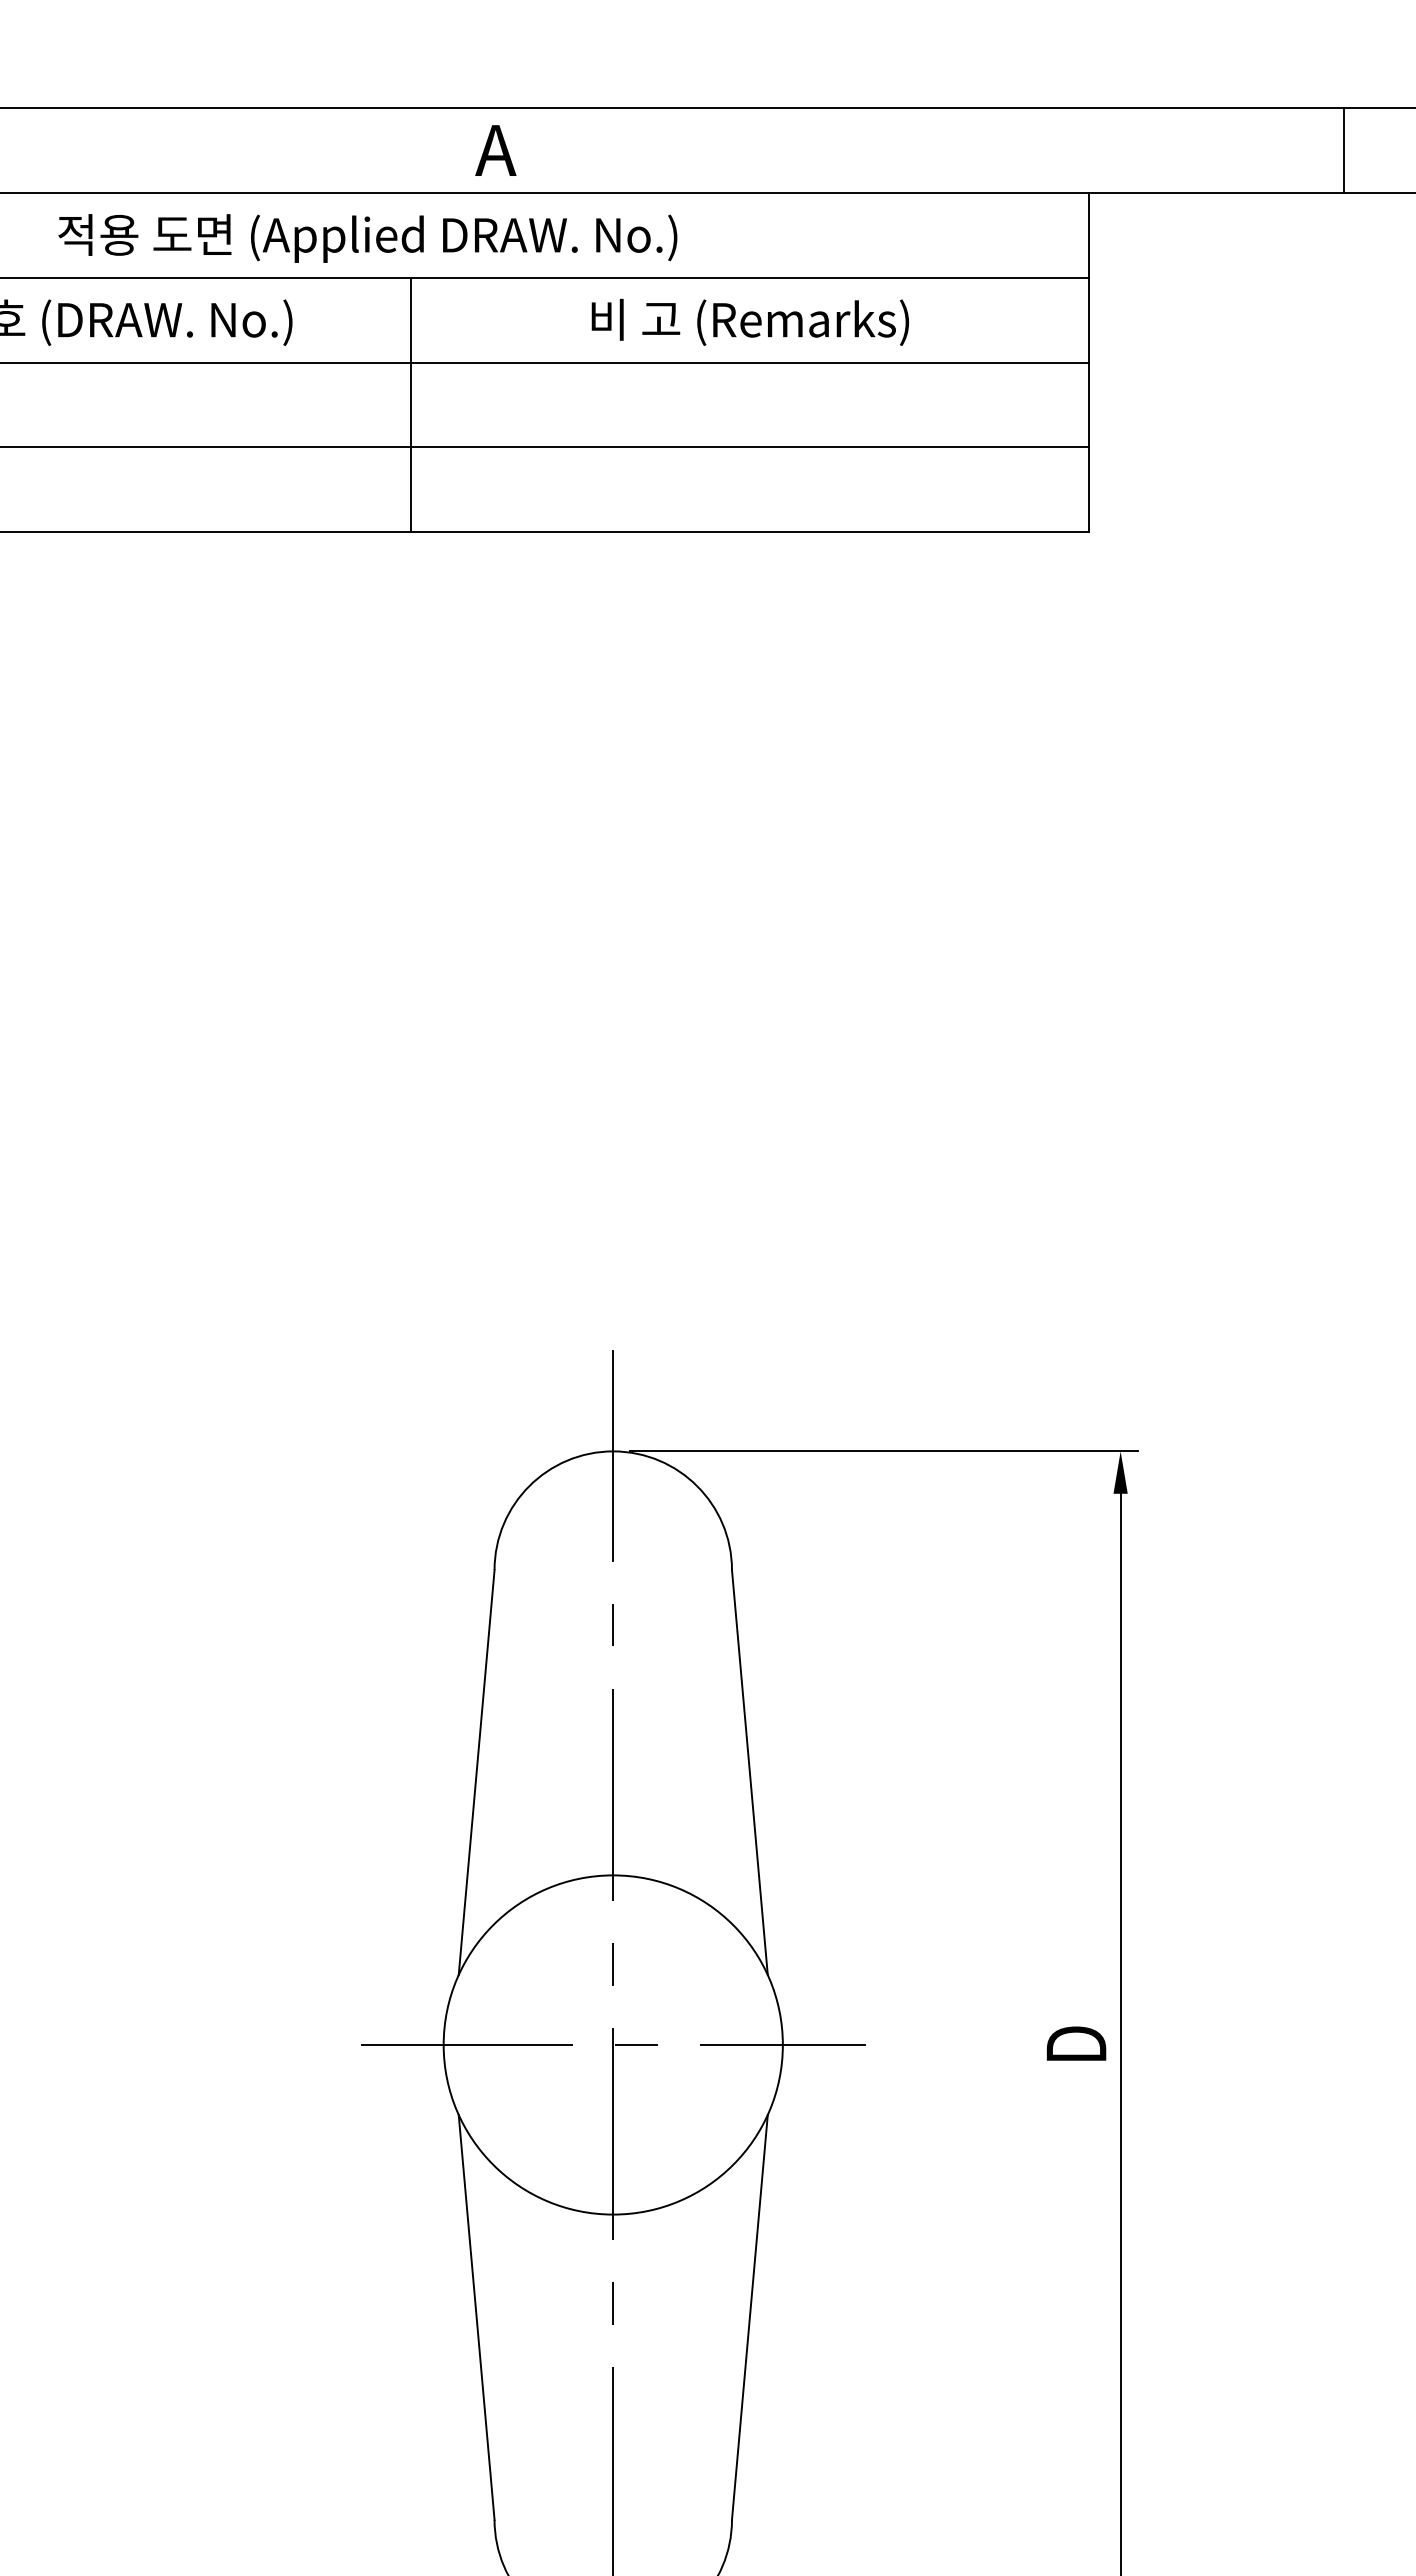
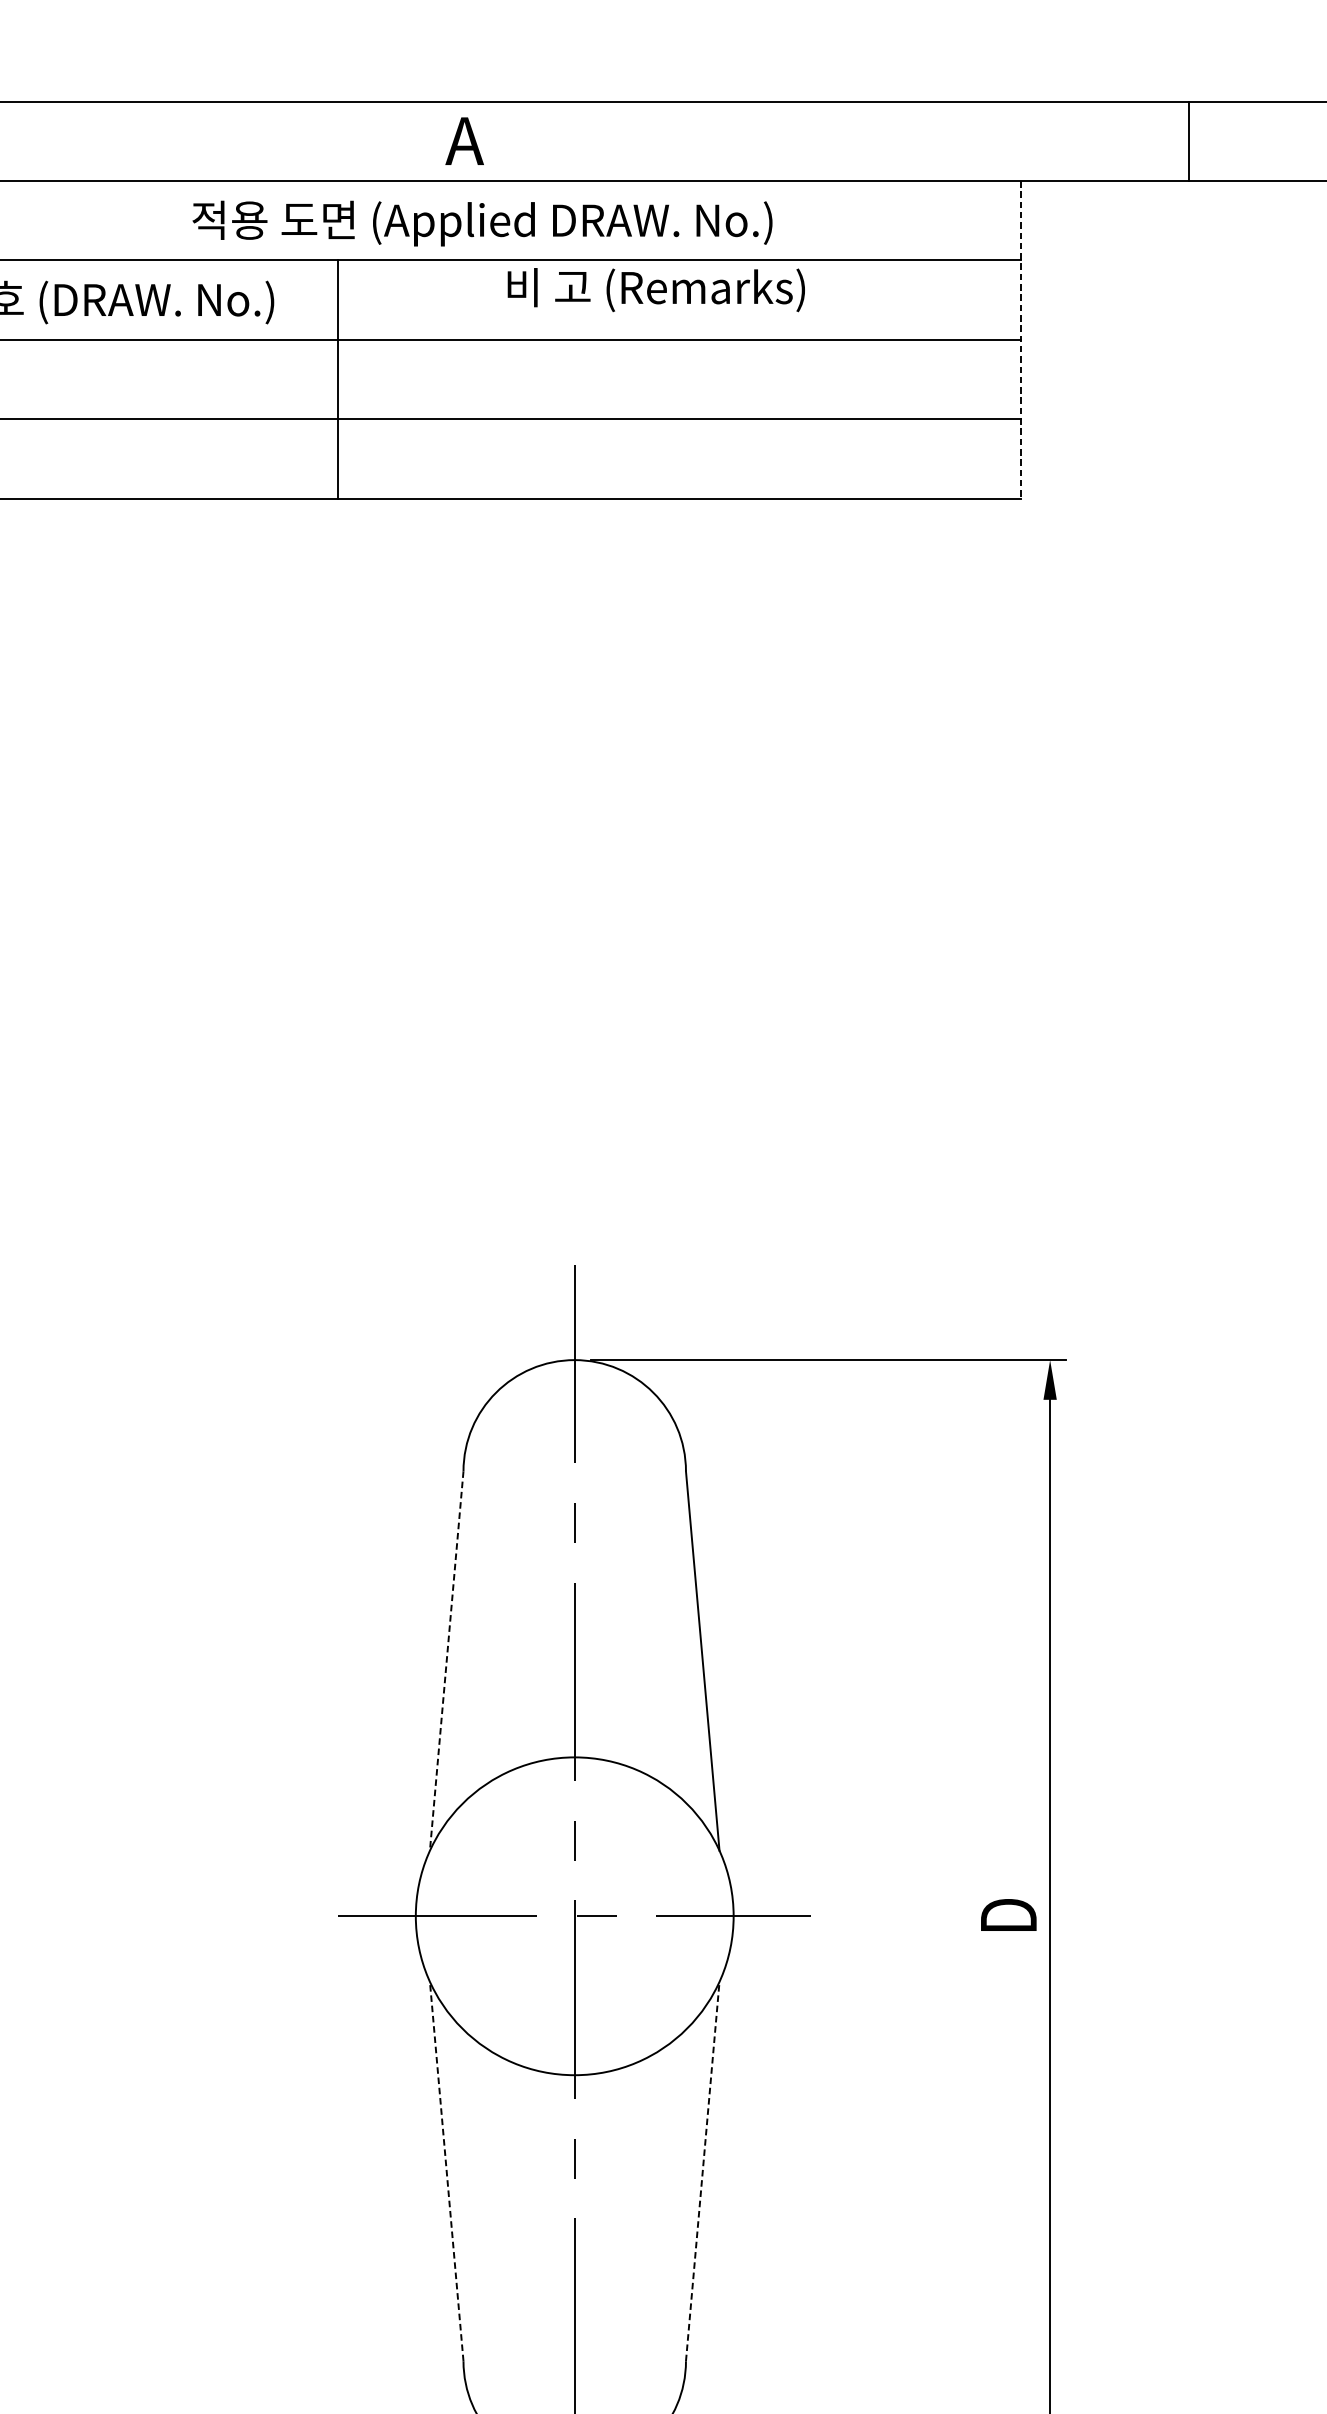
line: (1343, 150) -> (1188, 141), moved
text: (367, 238) -> (482, 223), moved
text: (749, 321) -> (655, 289), moved
line: (1089, 362) -> (1020, 339), solid -> dashed
line: (411, 404) -> (338, 379), moved
line: (476, 1773) -> (446, 1661), solid -> dashed
line: (476, 2316) -> (446, 2170), solid -> dashed
line: (749, 2316) -> (702, 2170), solid -> dashed

